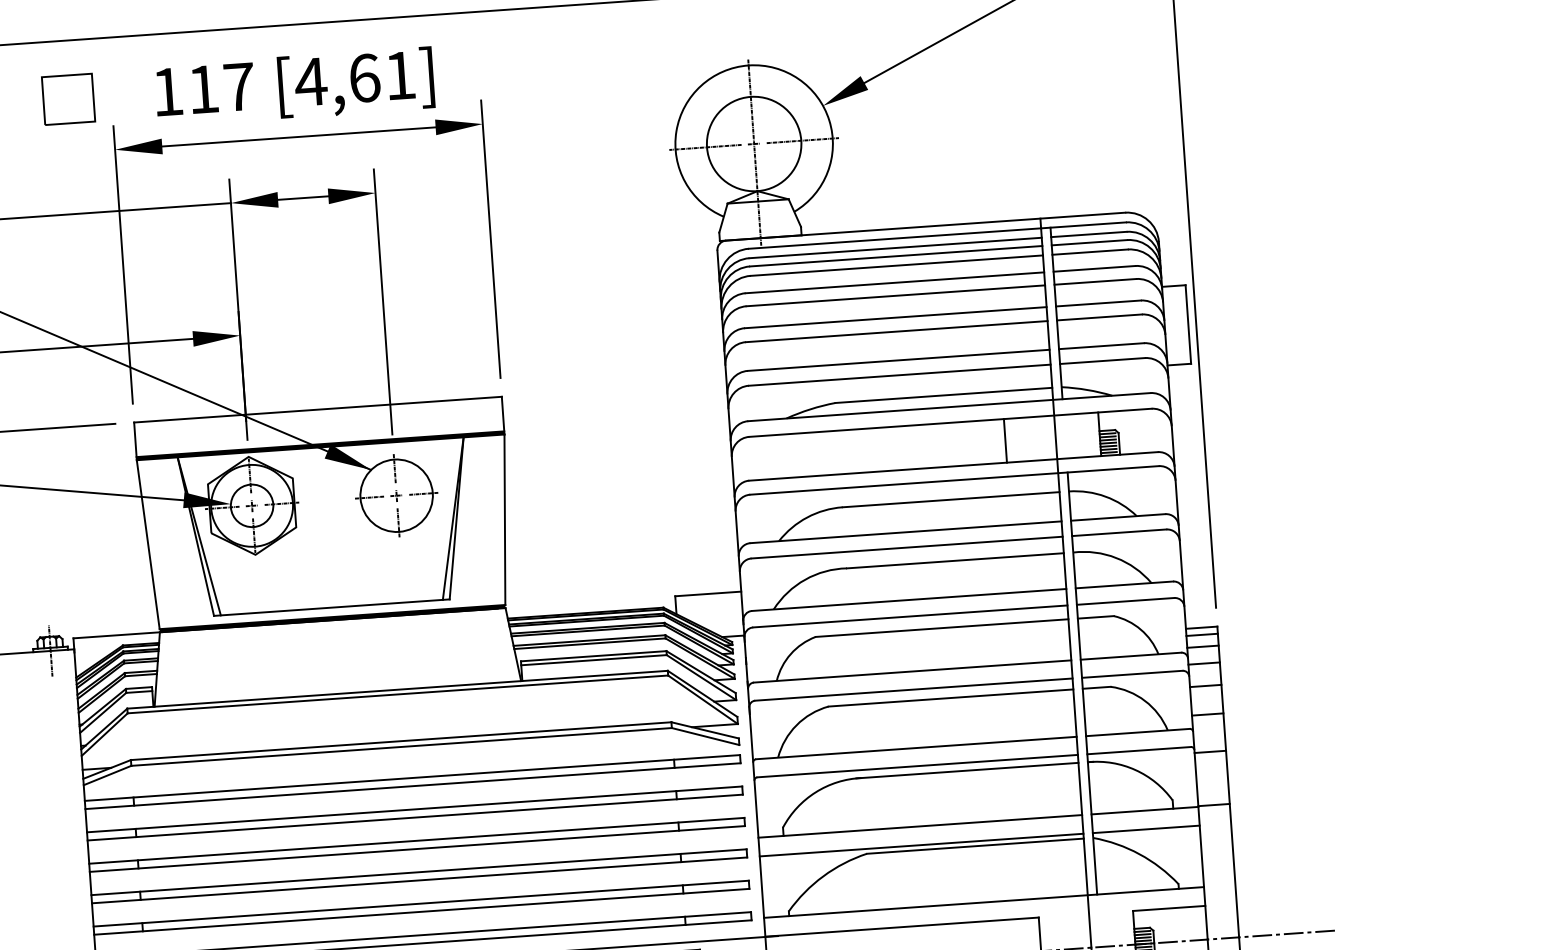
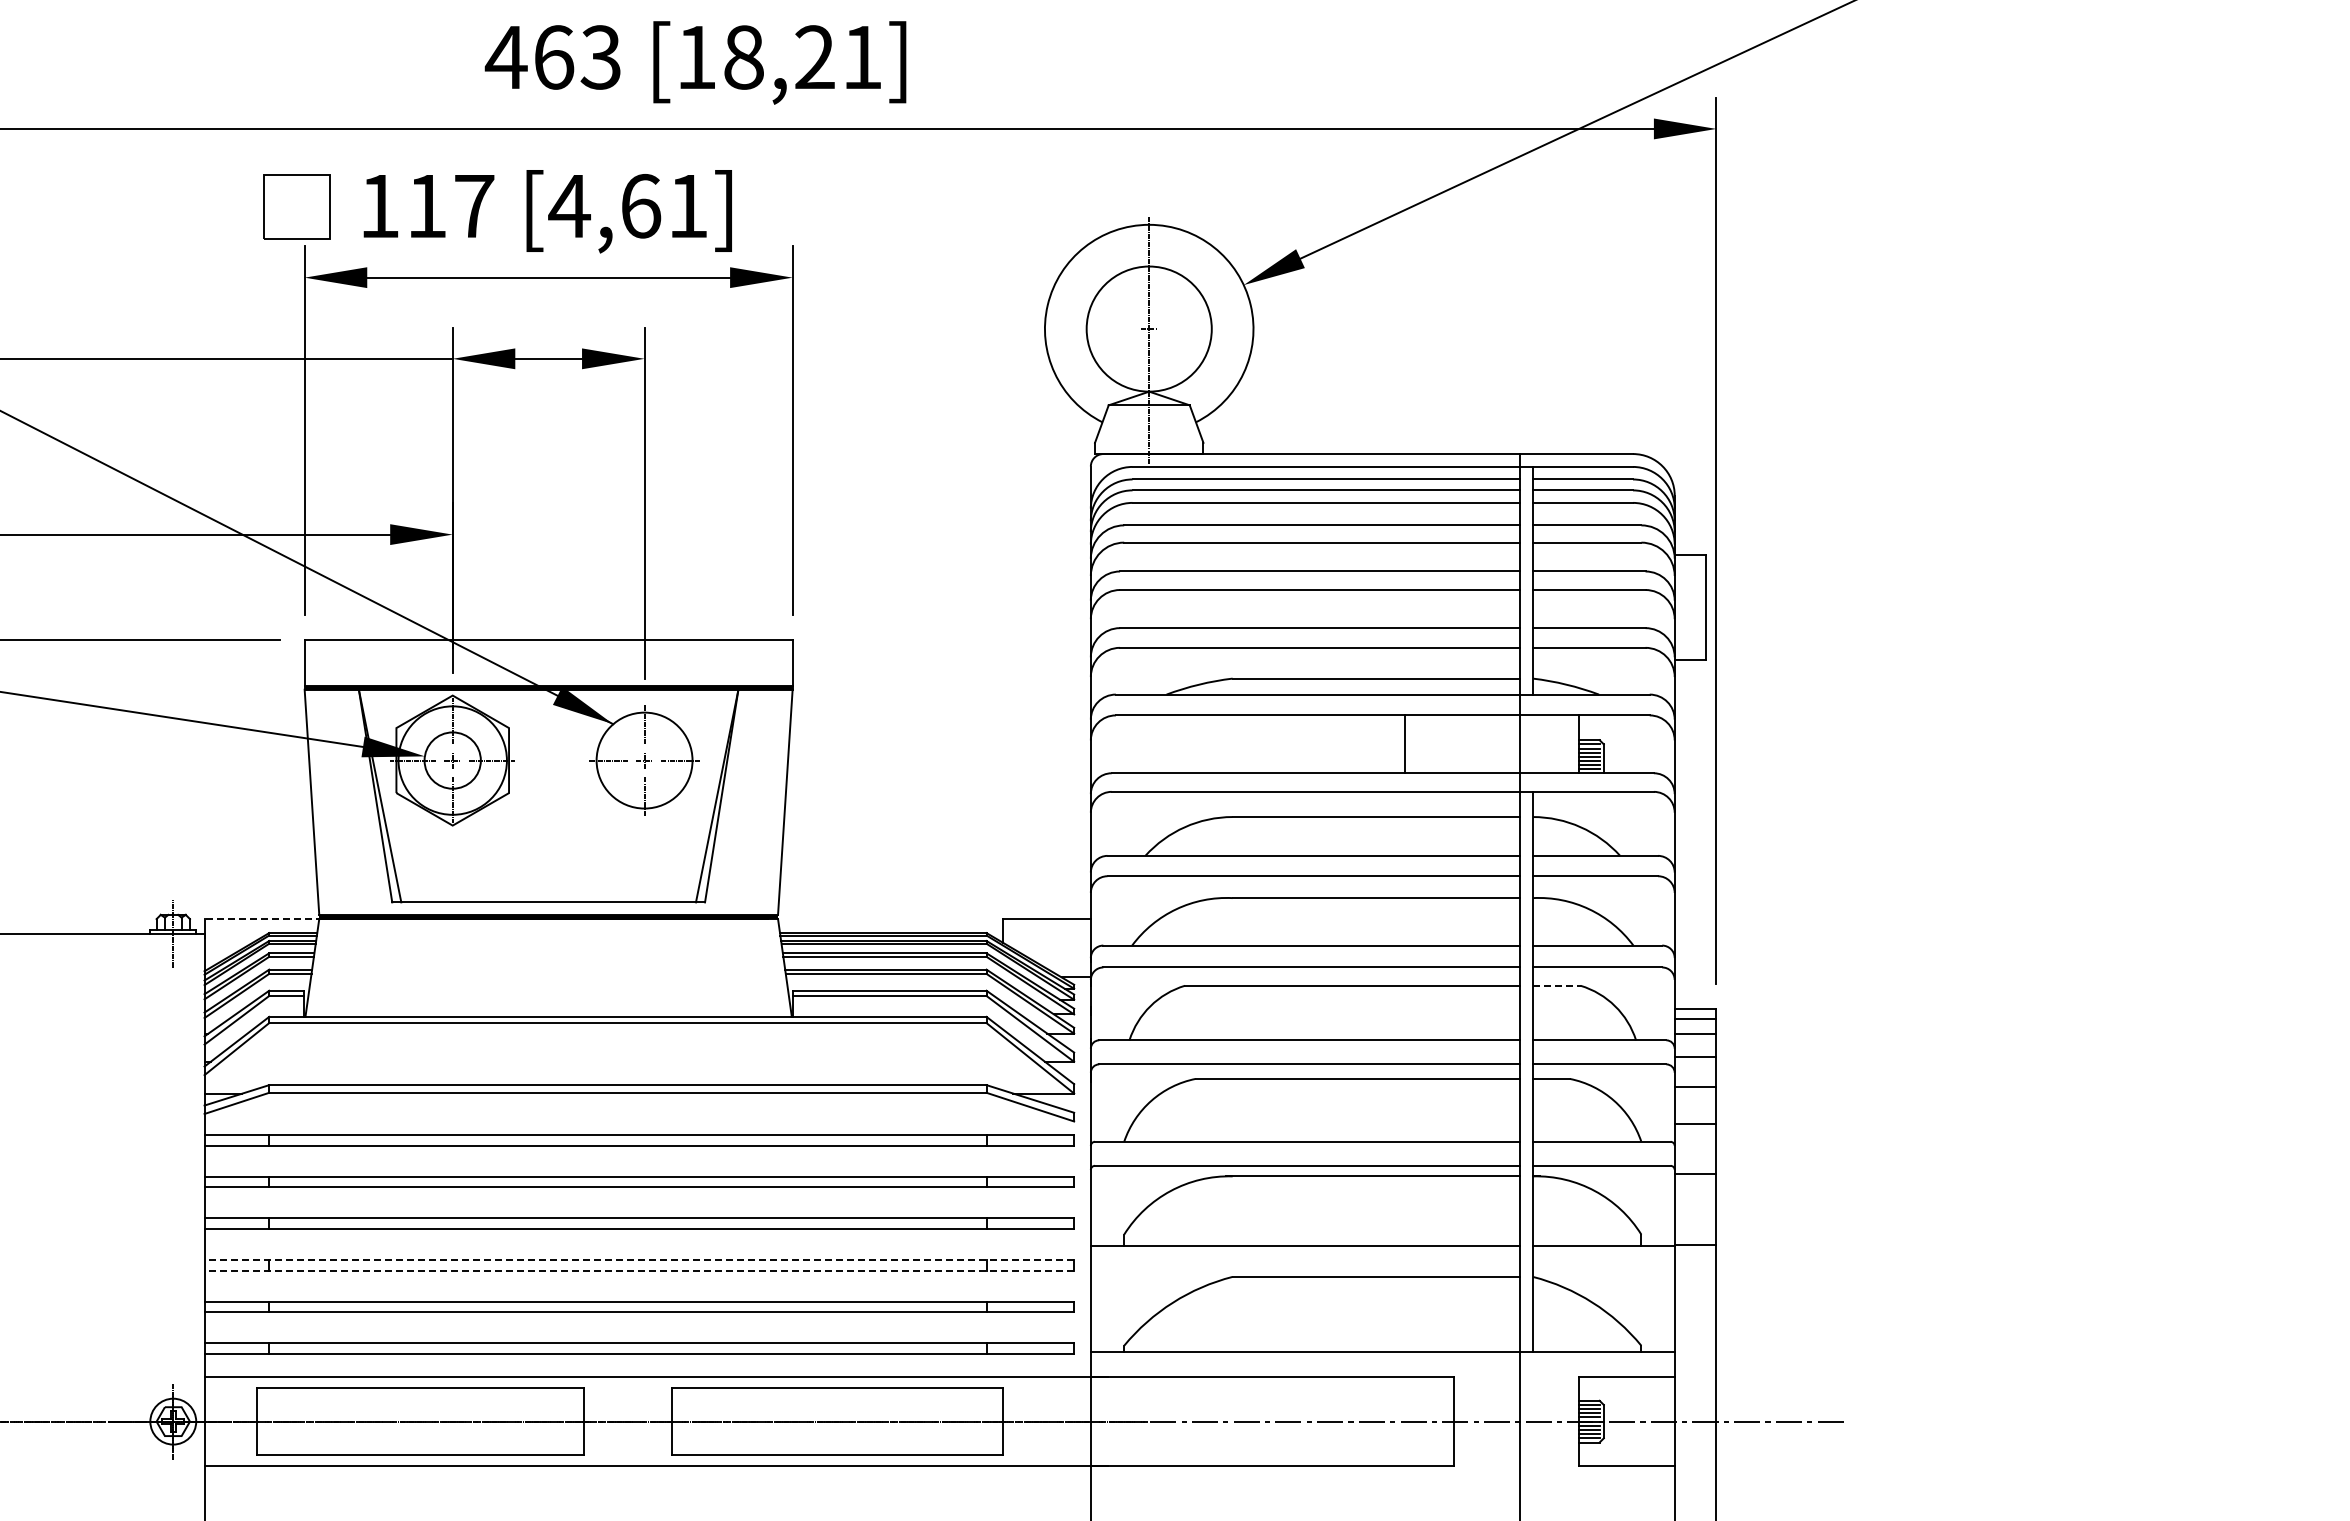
part: (68, 99) -> (296, 206), moved
line: (802, 140) -> (1213, 329), removed
line: (705, 147) -> (1084, 329), removed
line: (1005, 441) -> (1404, 744), moved
line: (1095, 617) -> (1556, 985), solid -> dashed
line: (117, 635) -> (263, 919), solid -> dashed
line: (1146, 829) -> (1603, 1270), removed
line: (921, 845) -> (1305, 1270), removed
line: (419, 871) -> (639, 1259), solid -> dashed
line: (419, 880) -> (639, 1270), solid -> dashed

